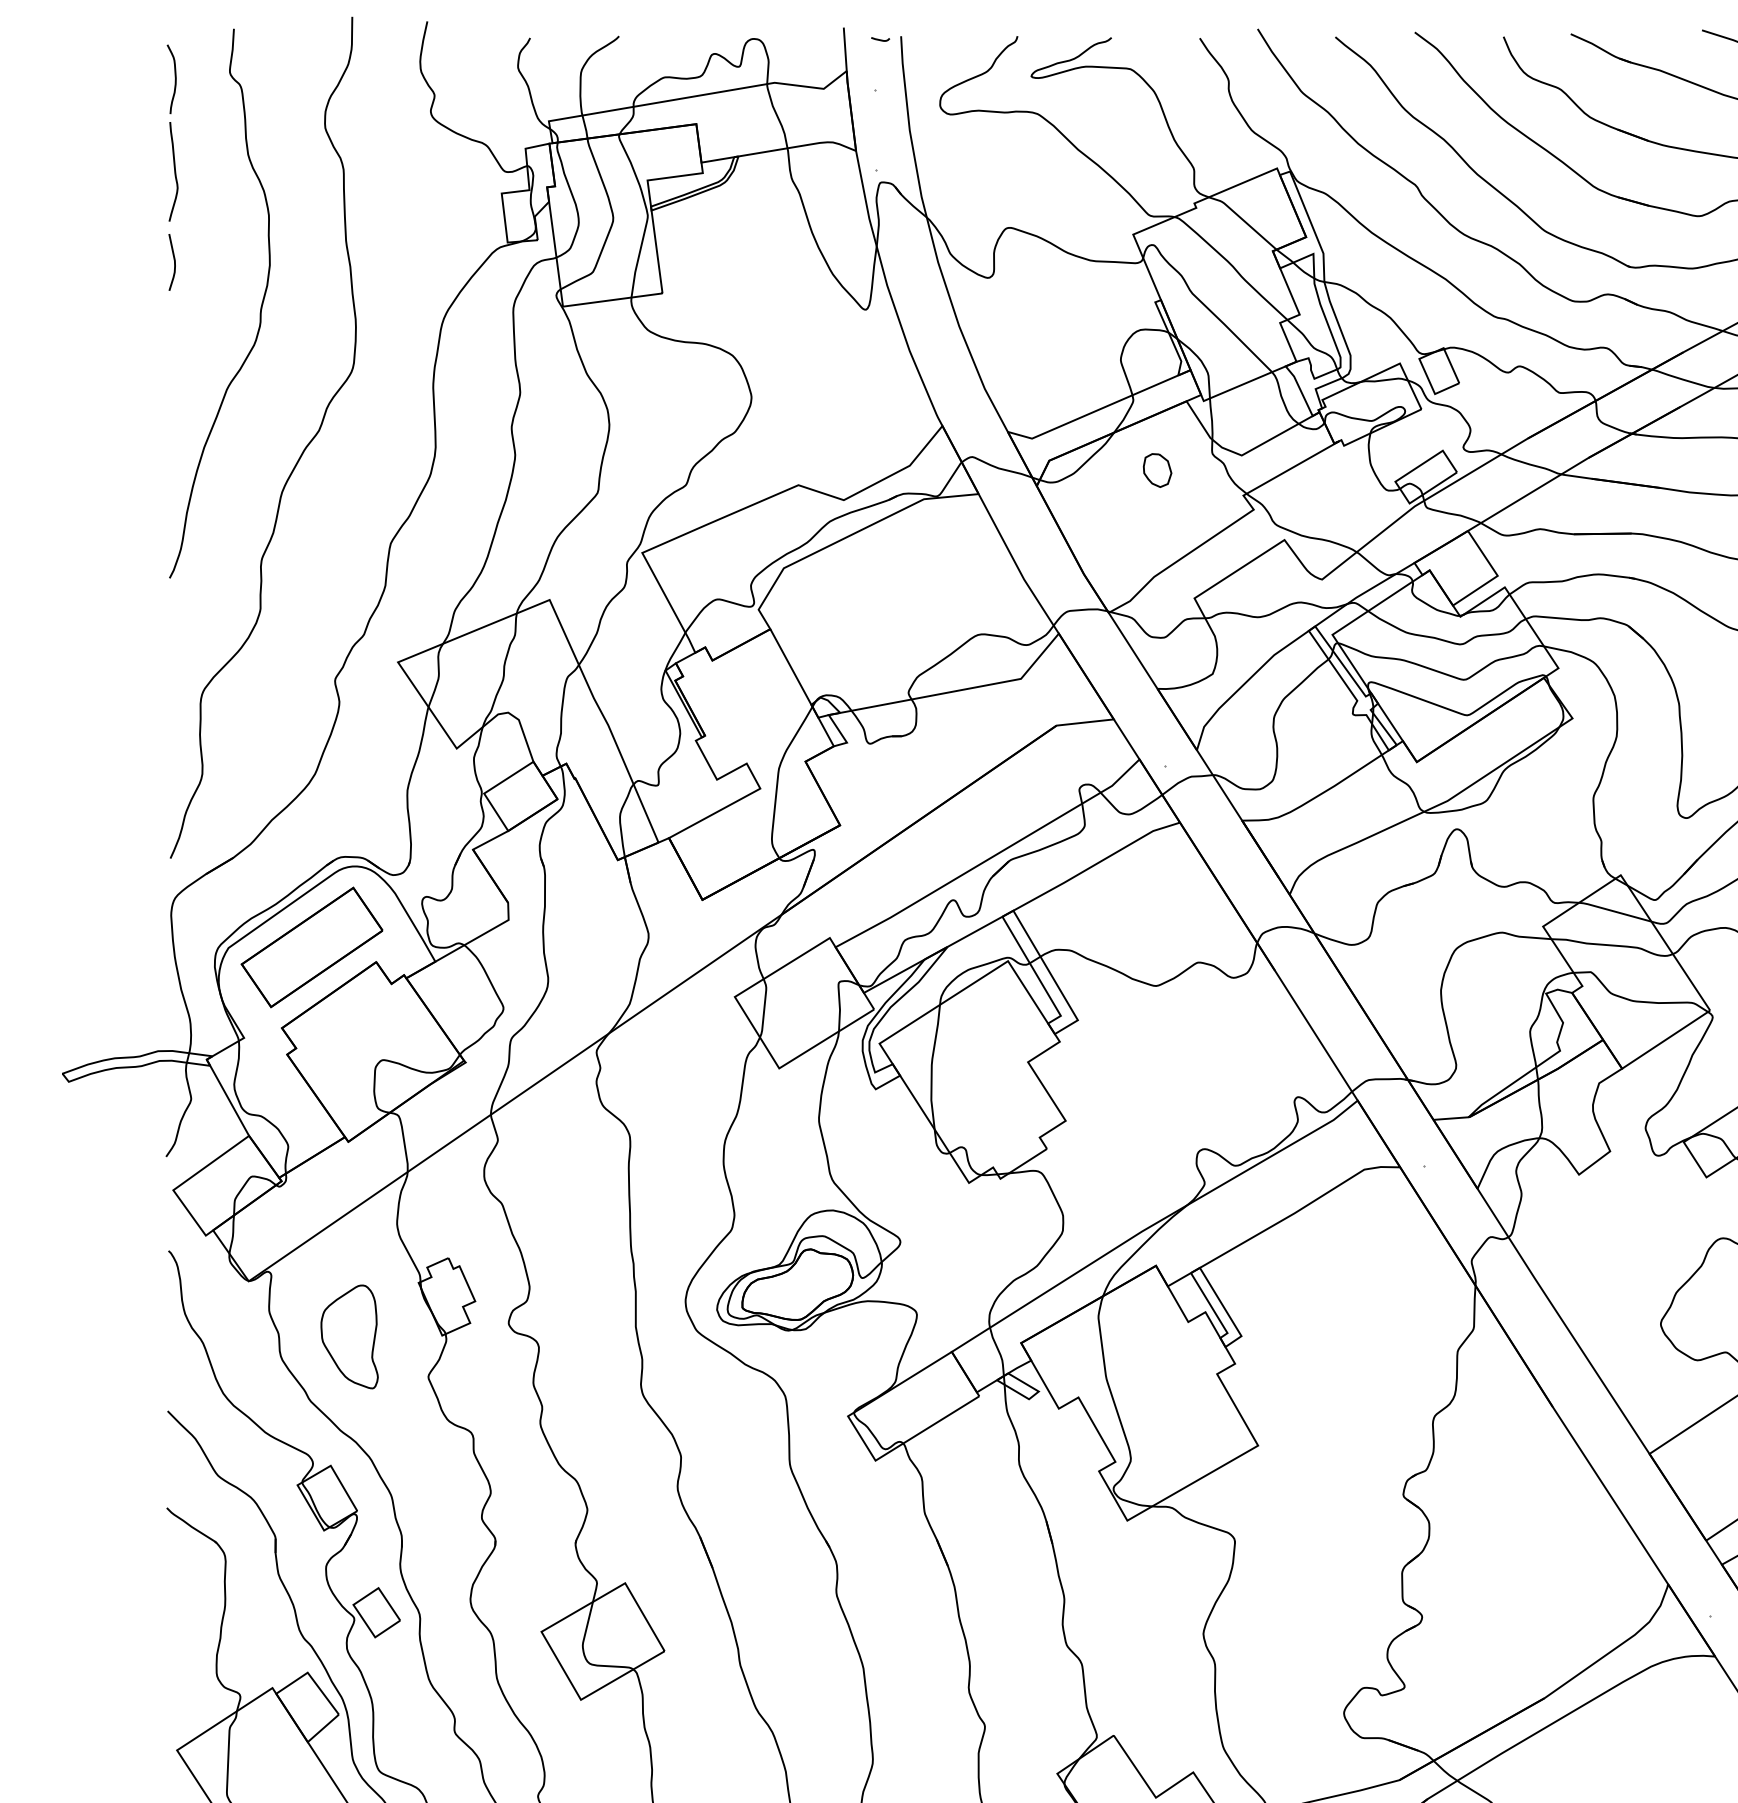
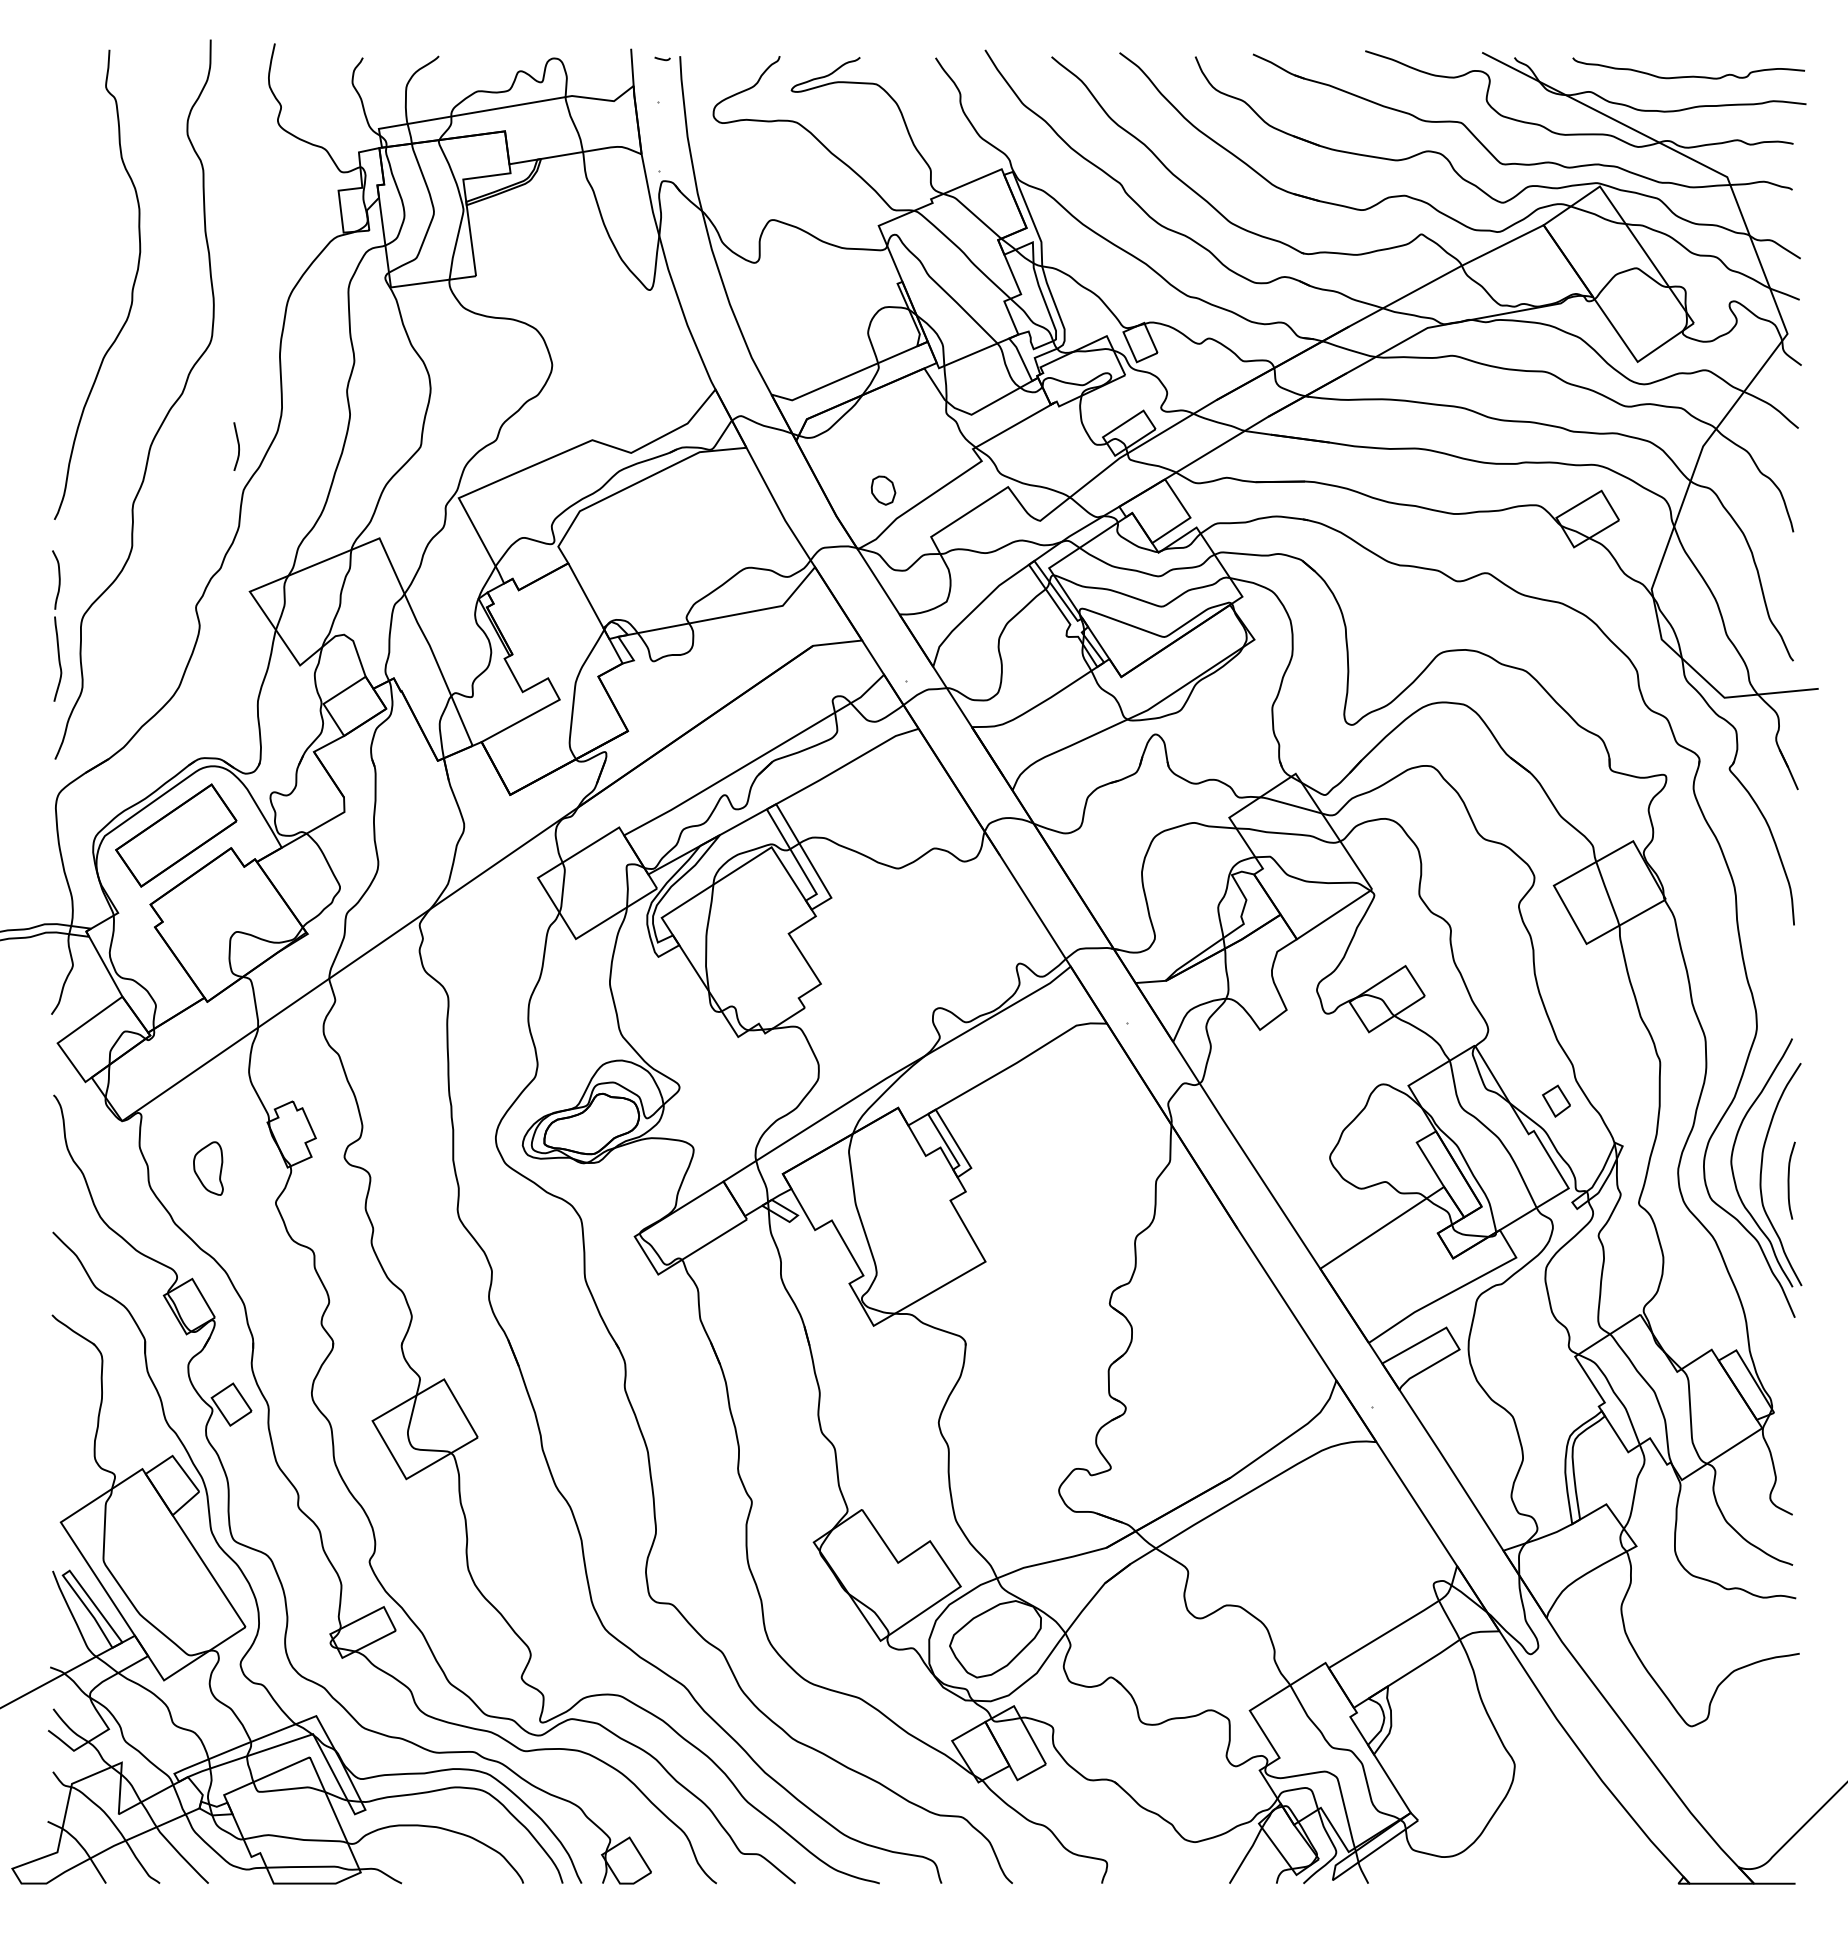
part: (173, 132) -> (57, 625), moved
curve: (174, 262) -> (238, 446), moved
part: (1157, 470) -> (883, 490), moved
part: (349, 1336) -> (208, 1168), size x0.6

